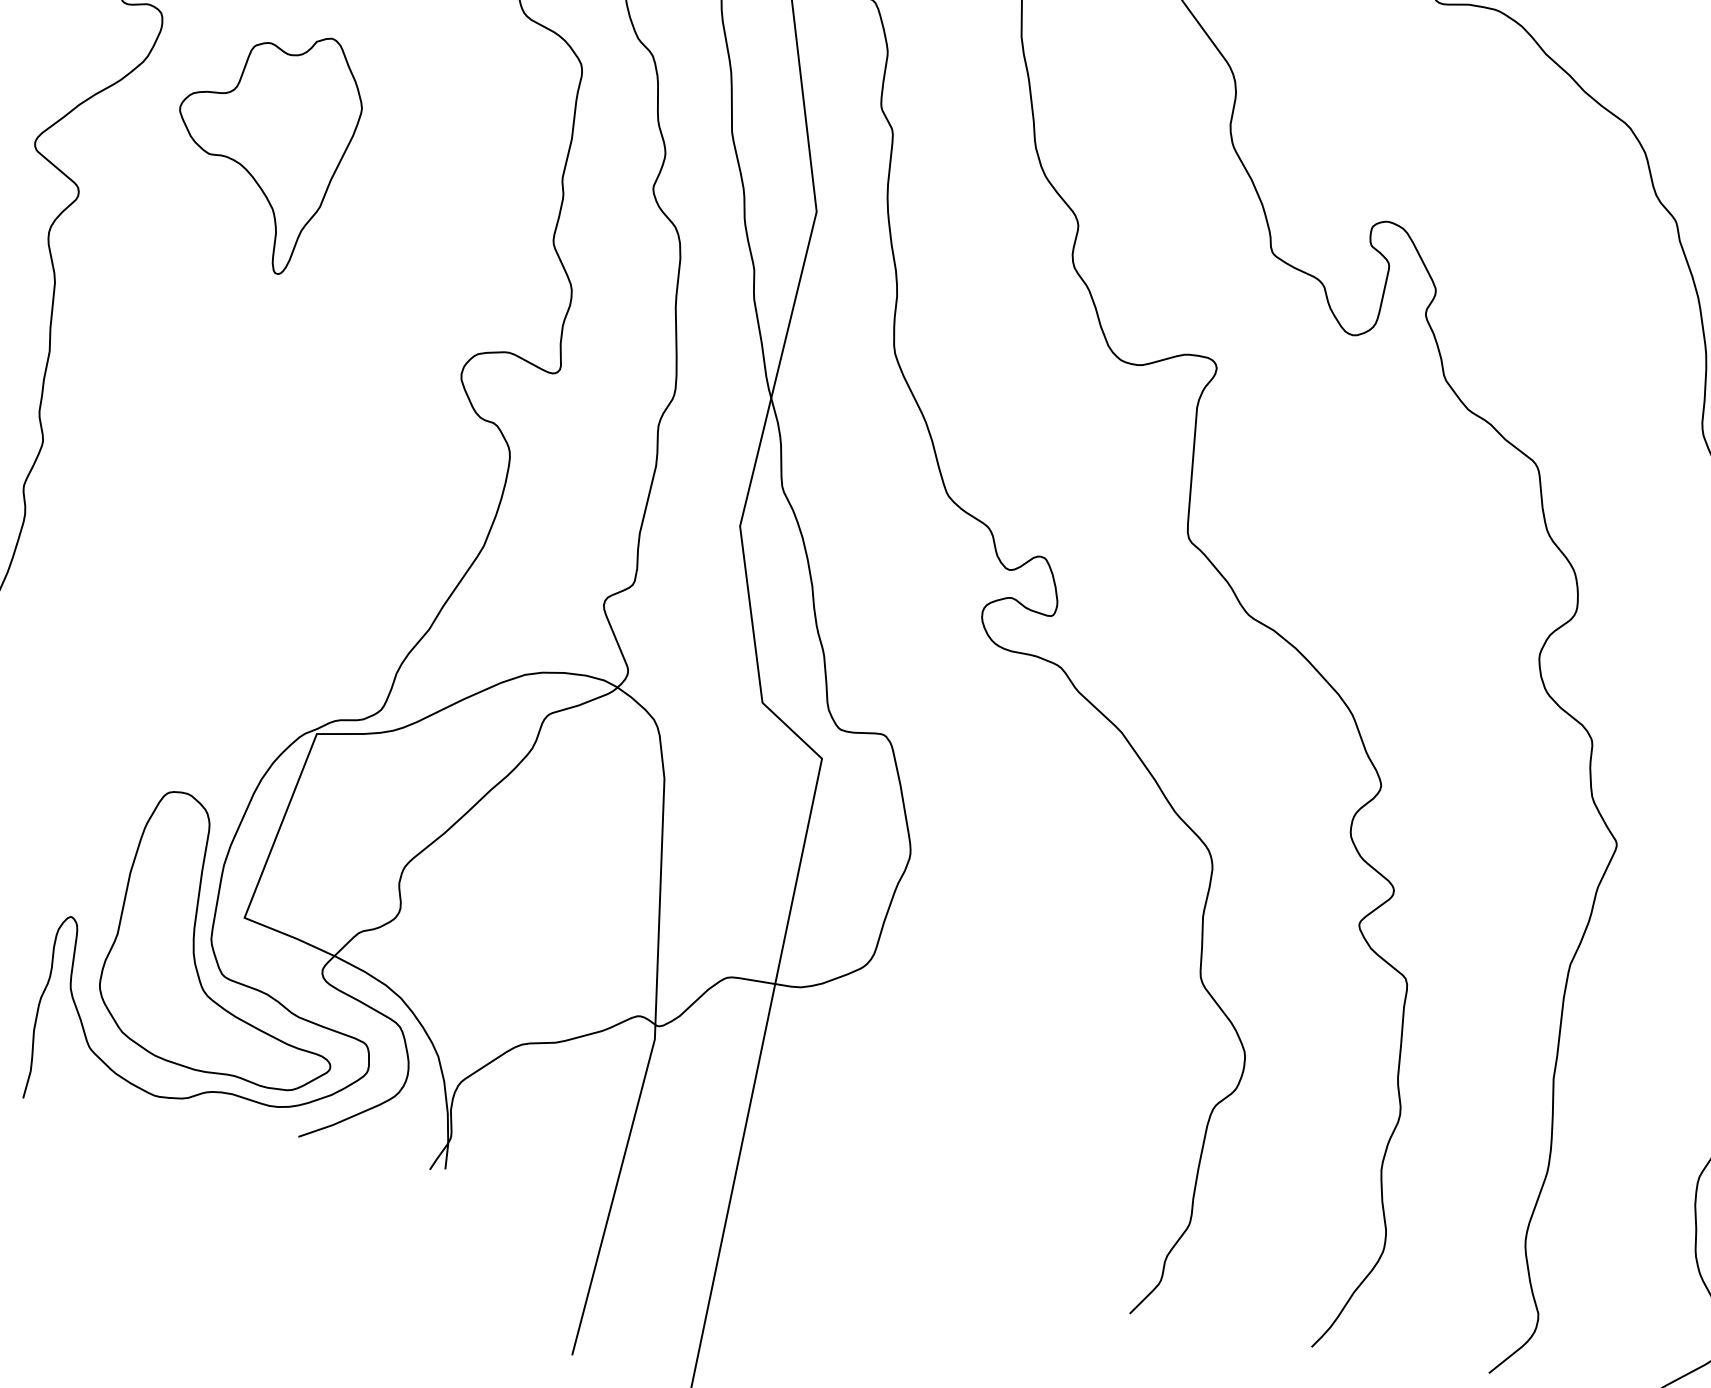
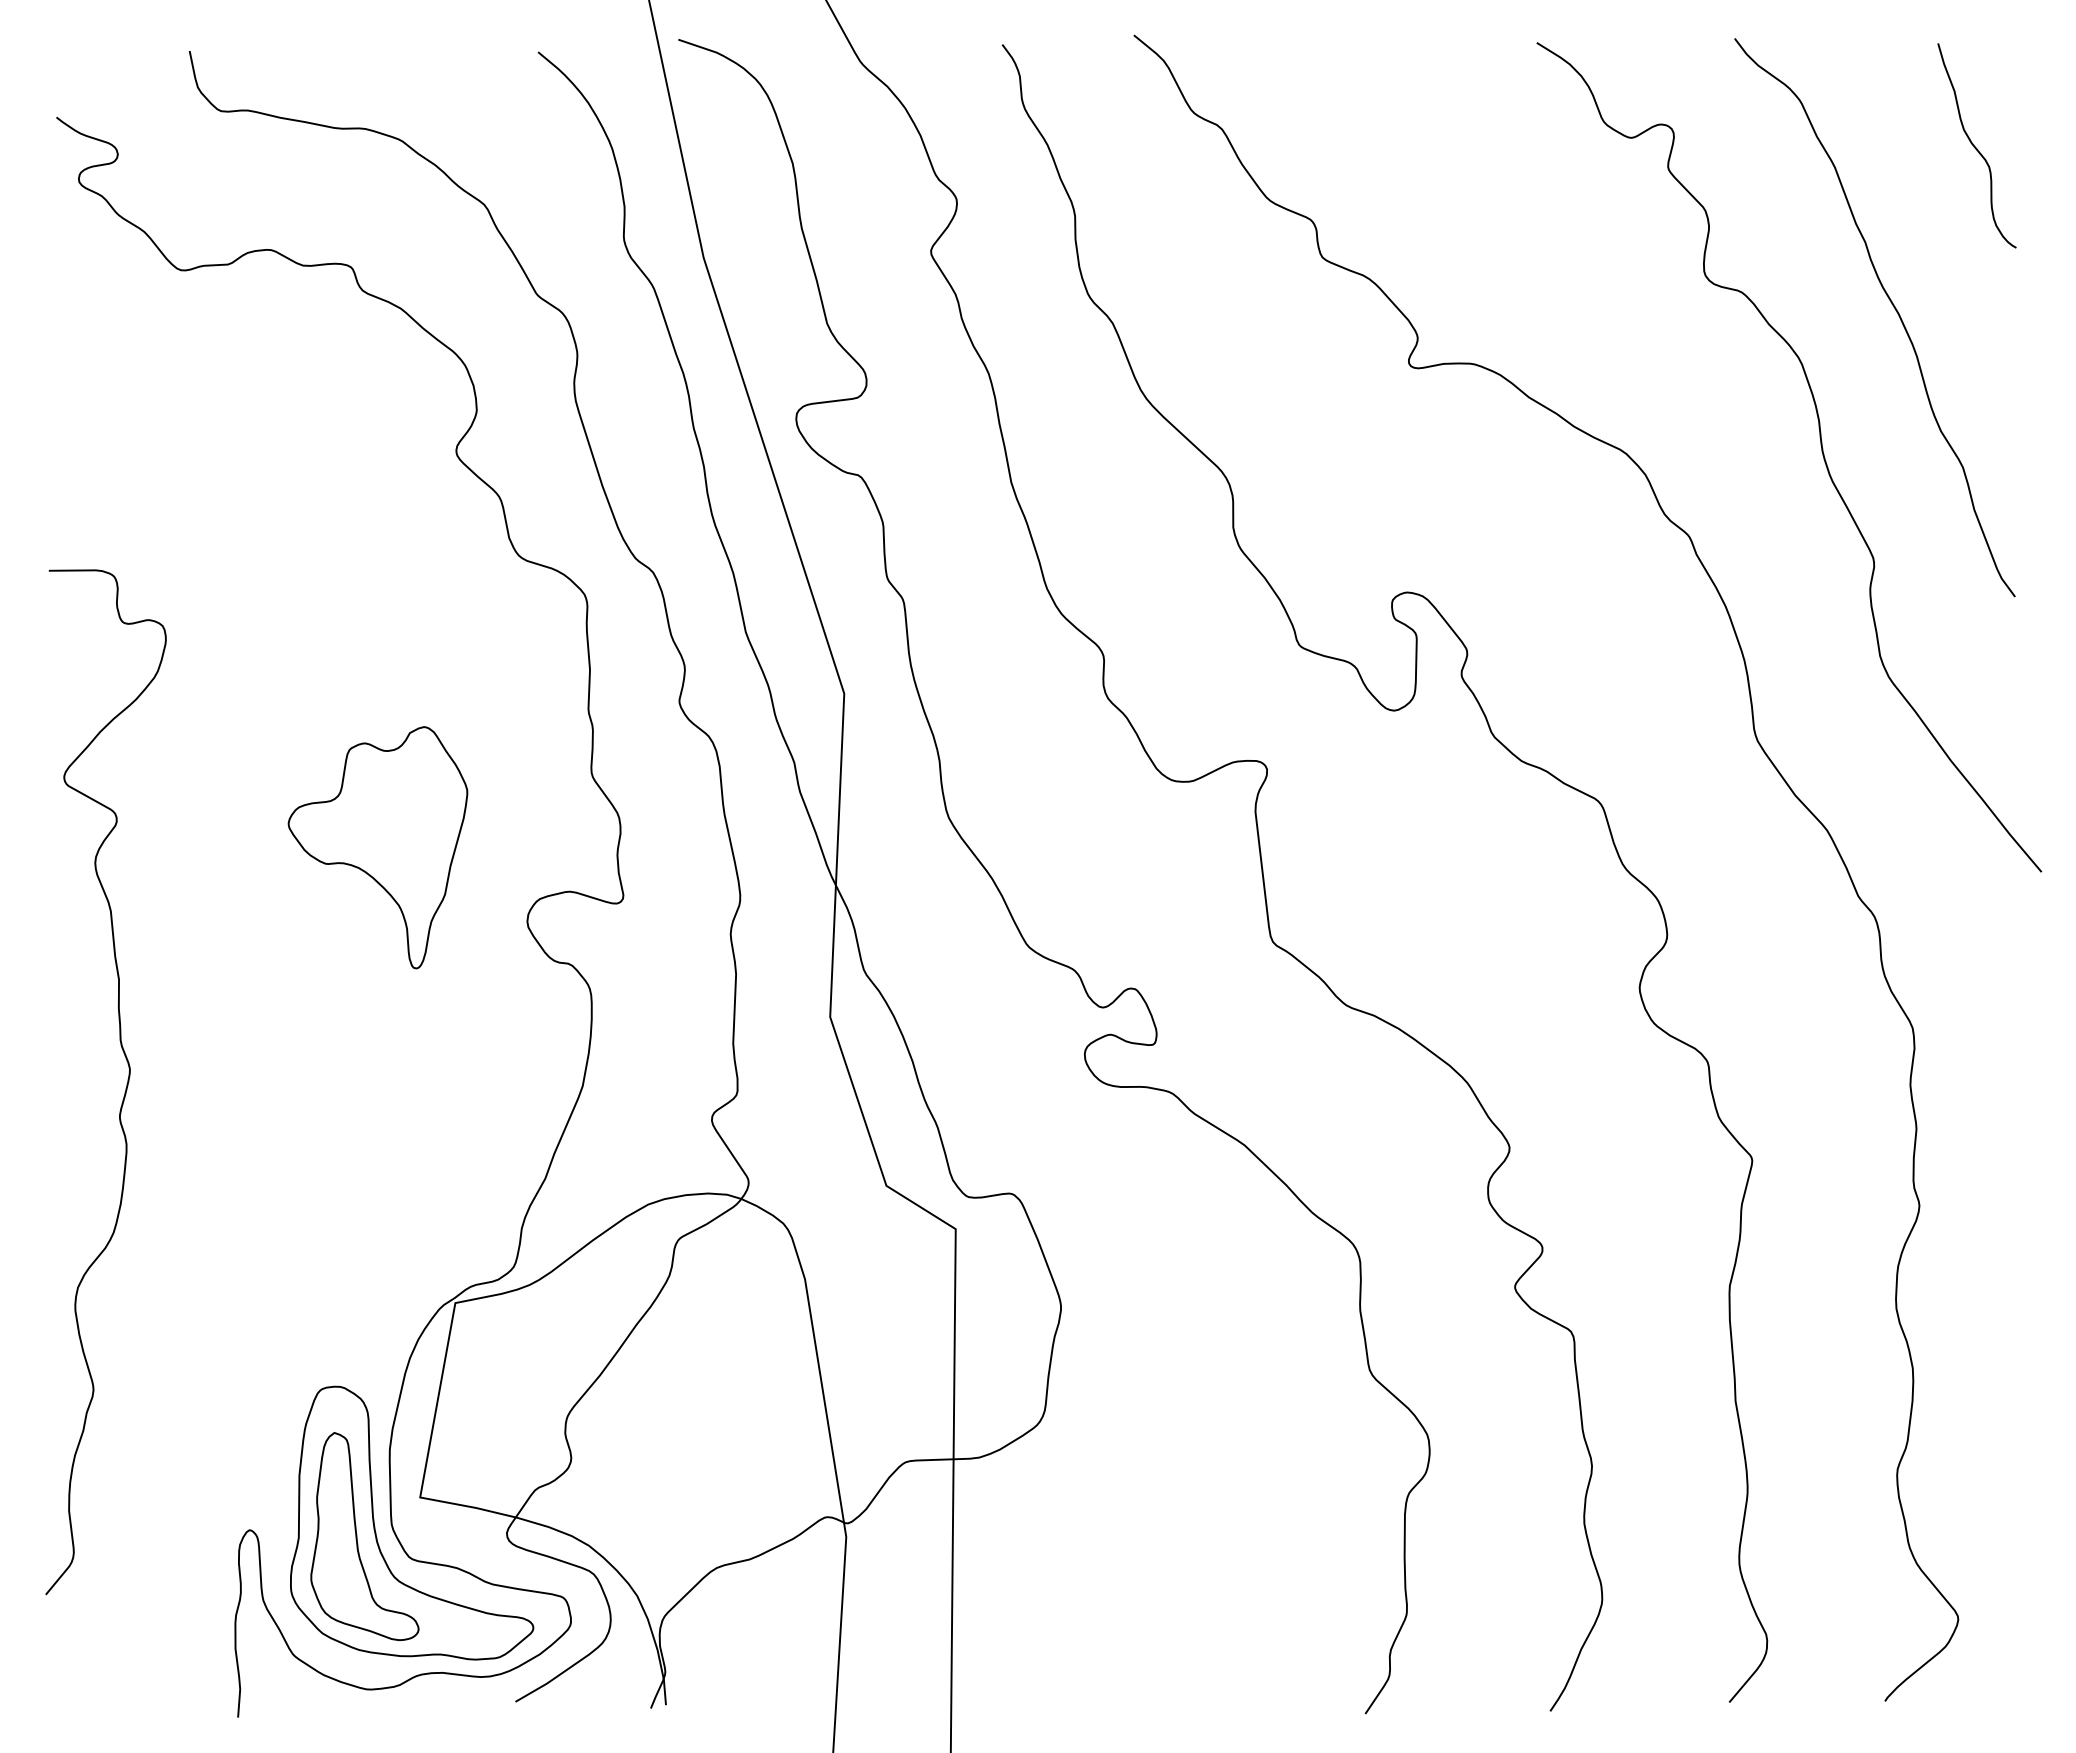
part: (262, 147) -> (377, 847), moved
part: (175, 944) -> (357, 1536), added

